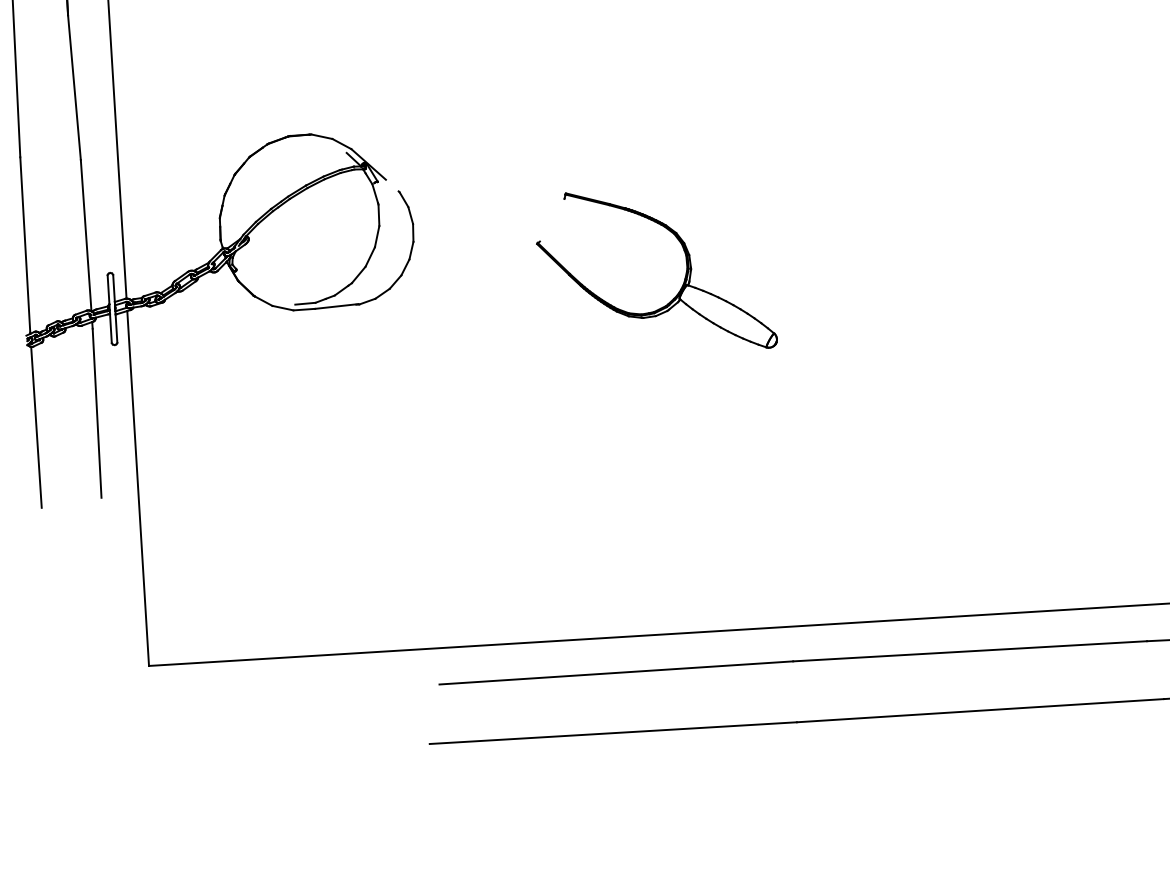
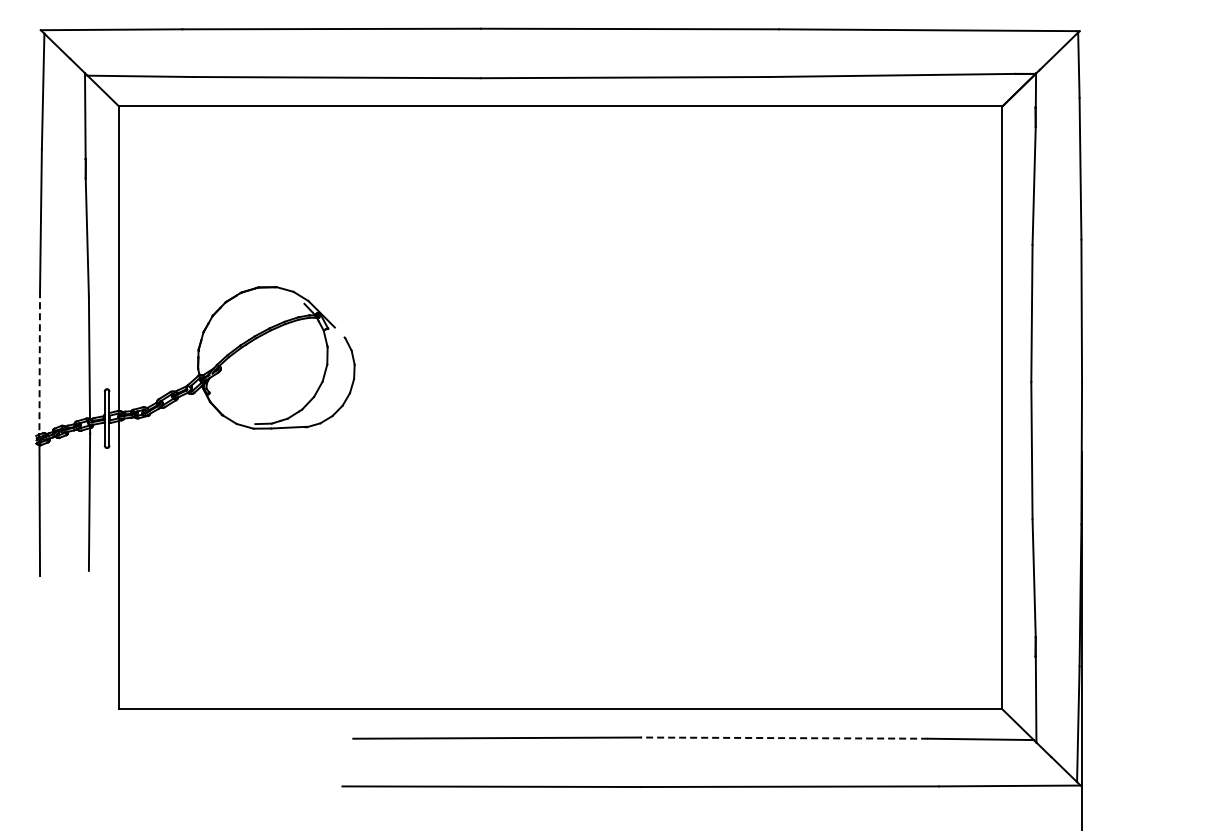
line: (25, 245) -> (39, 362), solid -> dashed
part: (684, 277) -> (571, 421), removed
line: (970, 651) -> (784, 738), solid -> dashed

